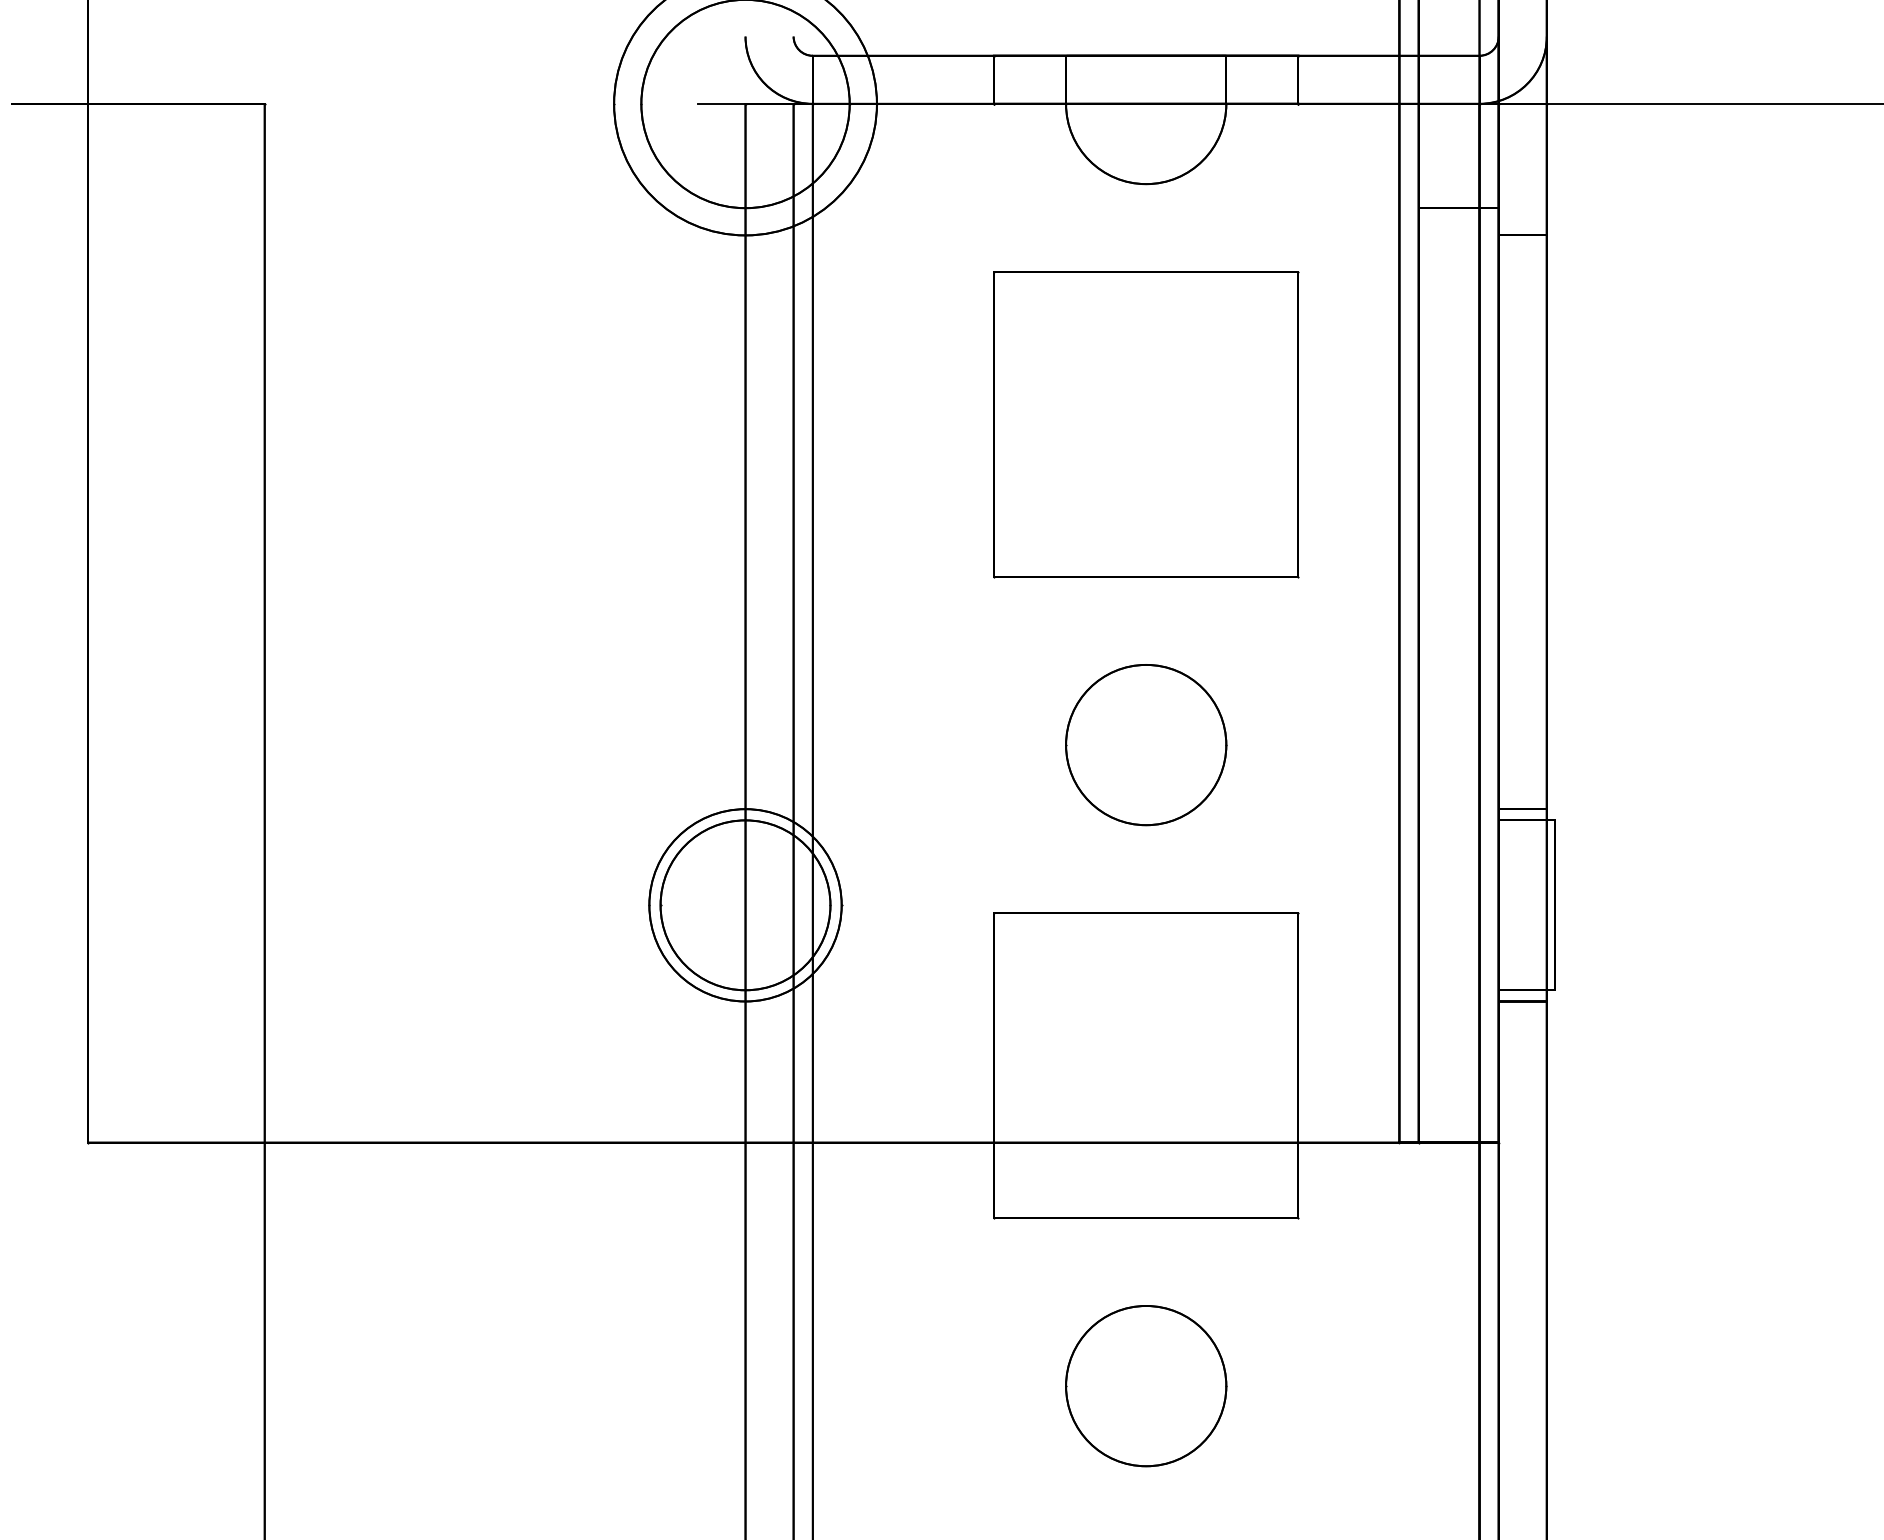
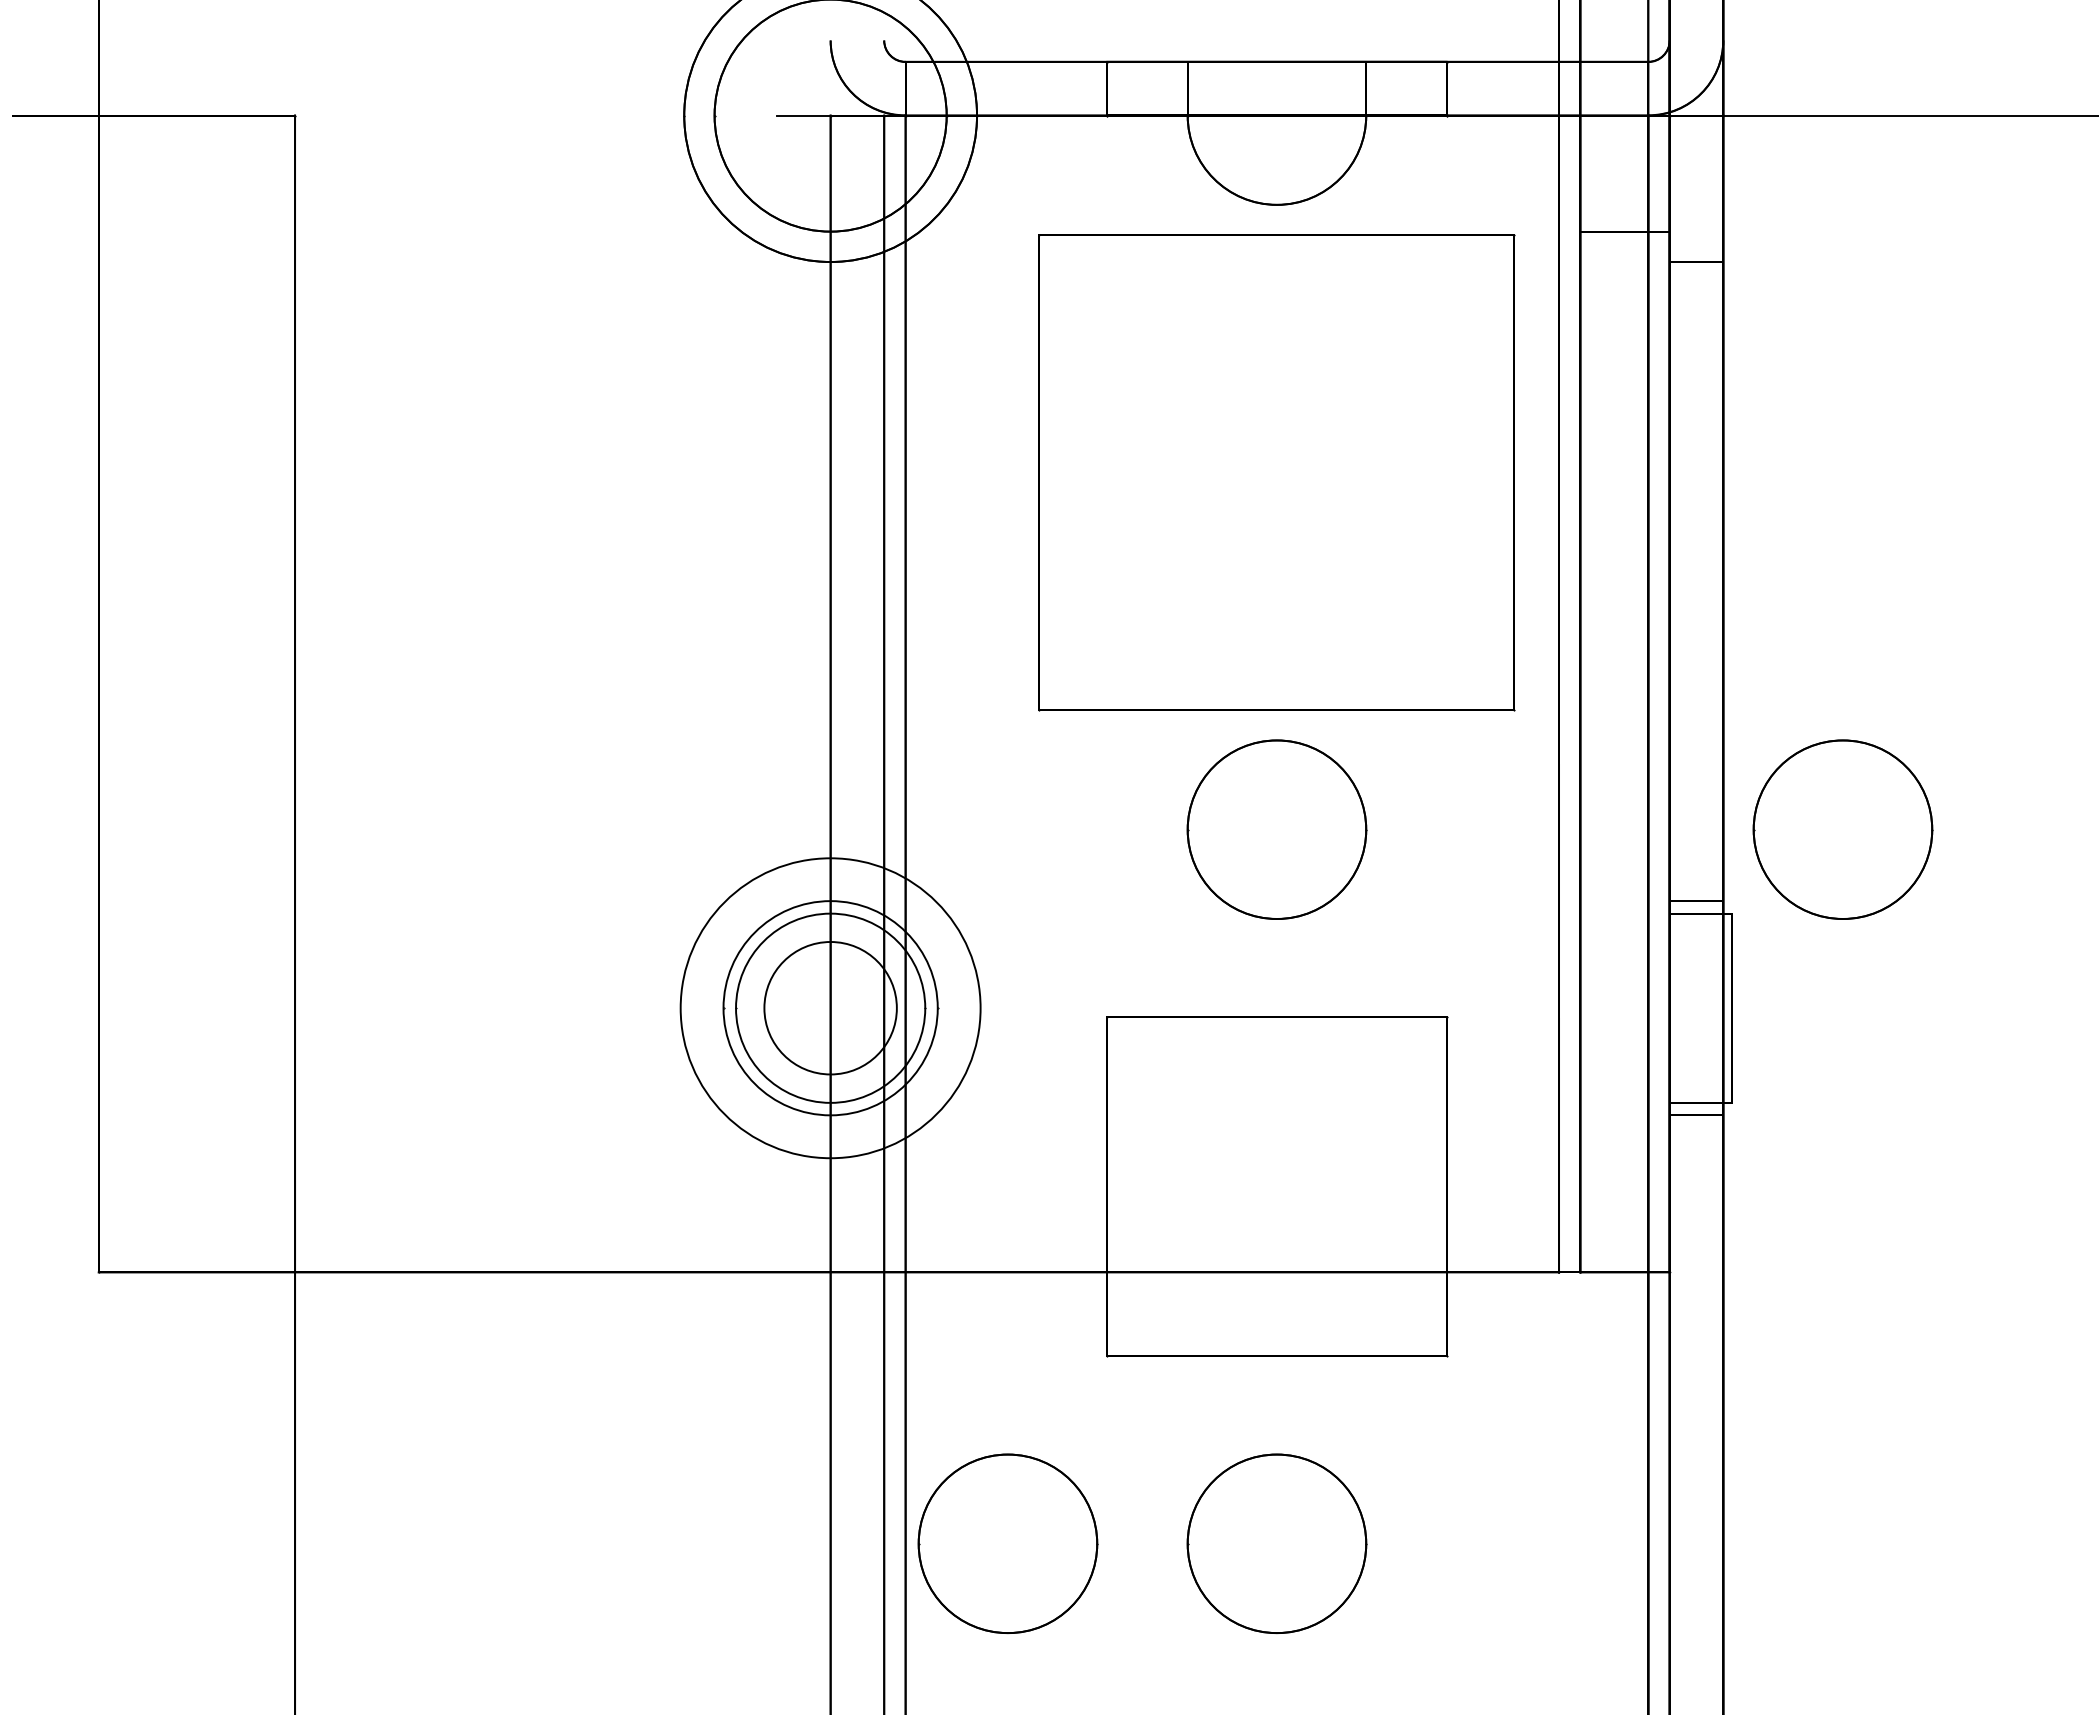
part: (1146, 424) -> (1277, 472), size x1.4
part: (1653, 744) -> (1842, 829), added
circle: (745, 904) -> (830, 1007), size x0.7
circle: (745, 905) -> (830, 1008), size x1.4
part: (904, 1385) -> (1007, 1543), added

